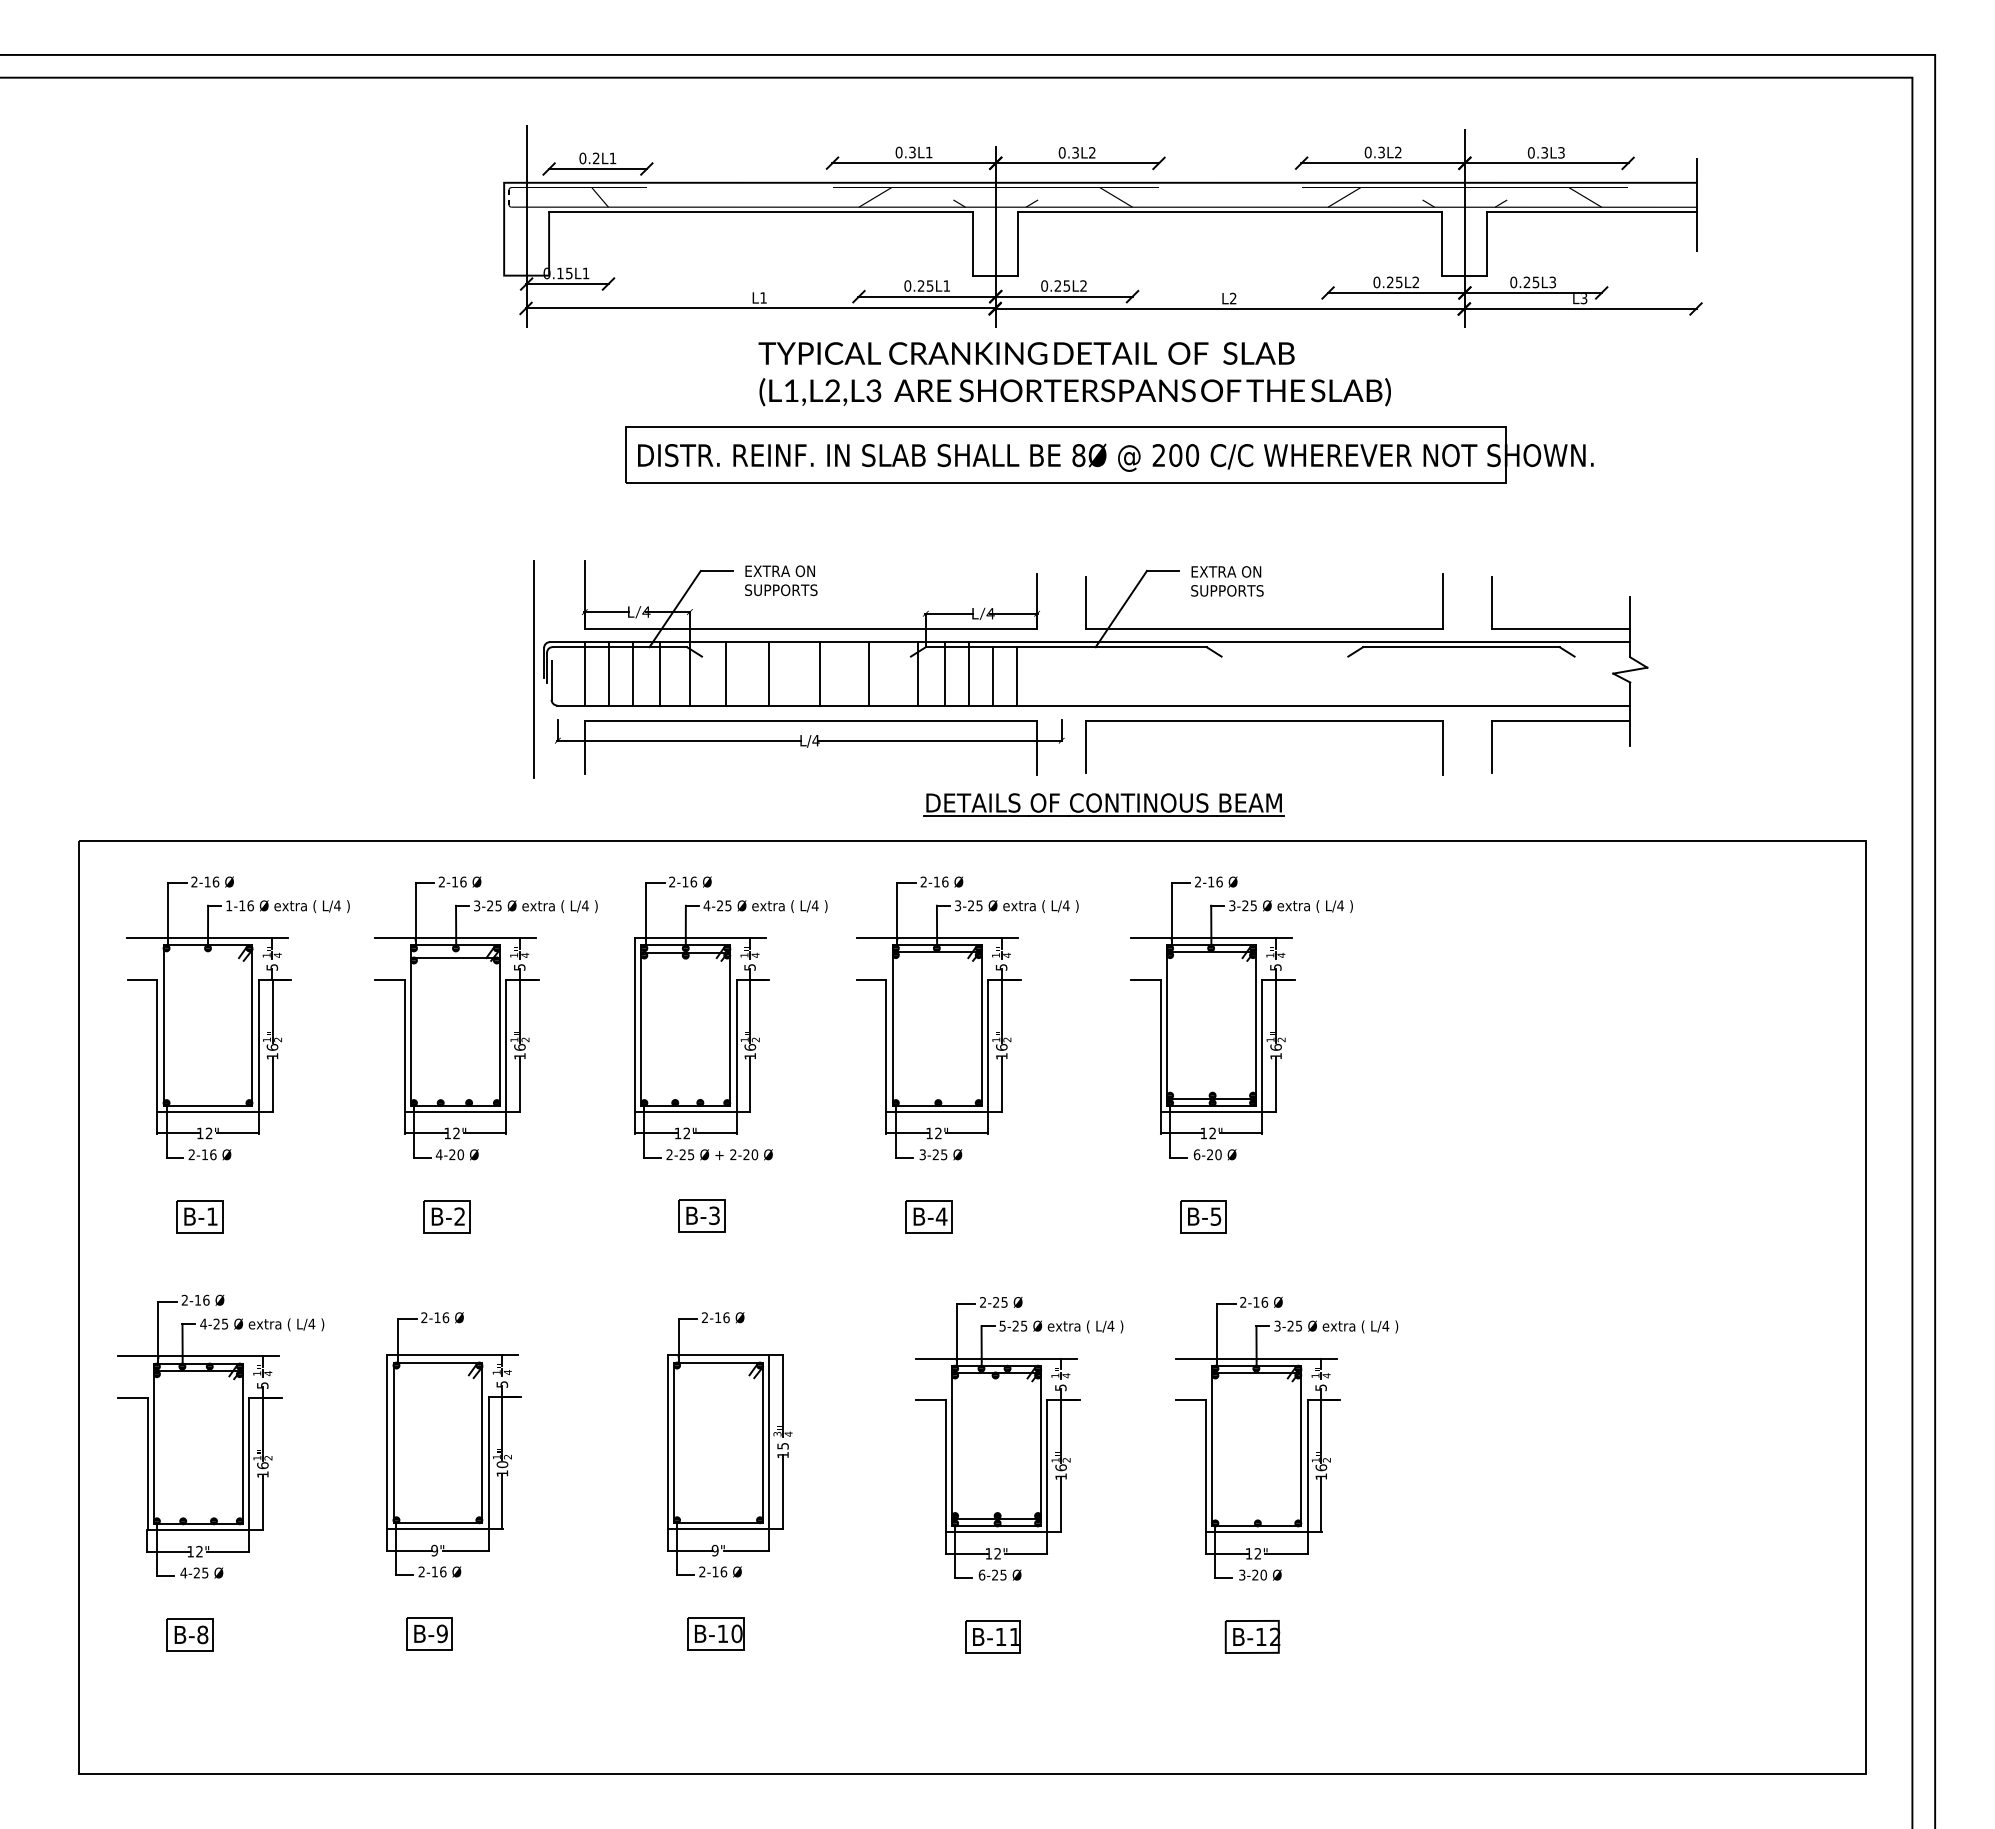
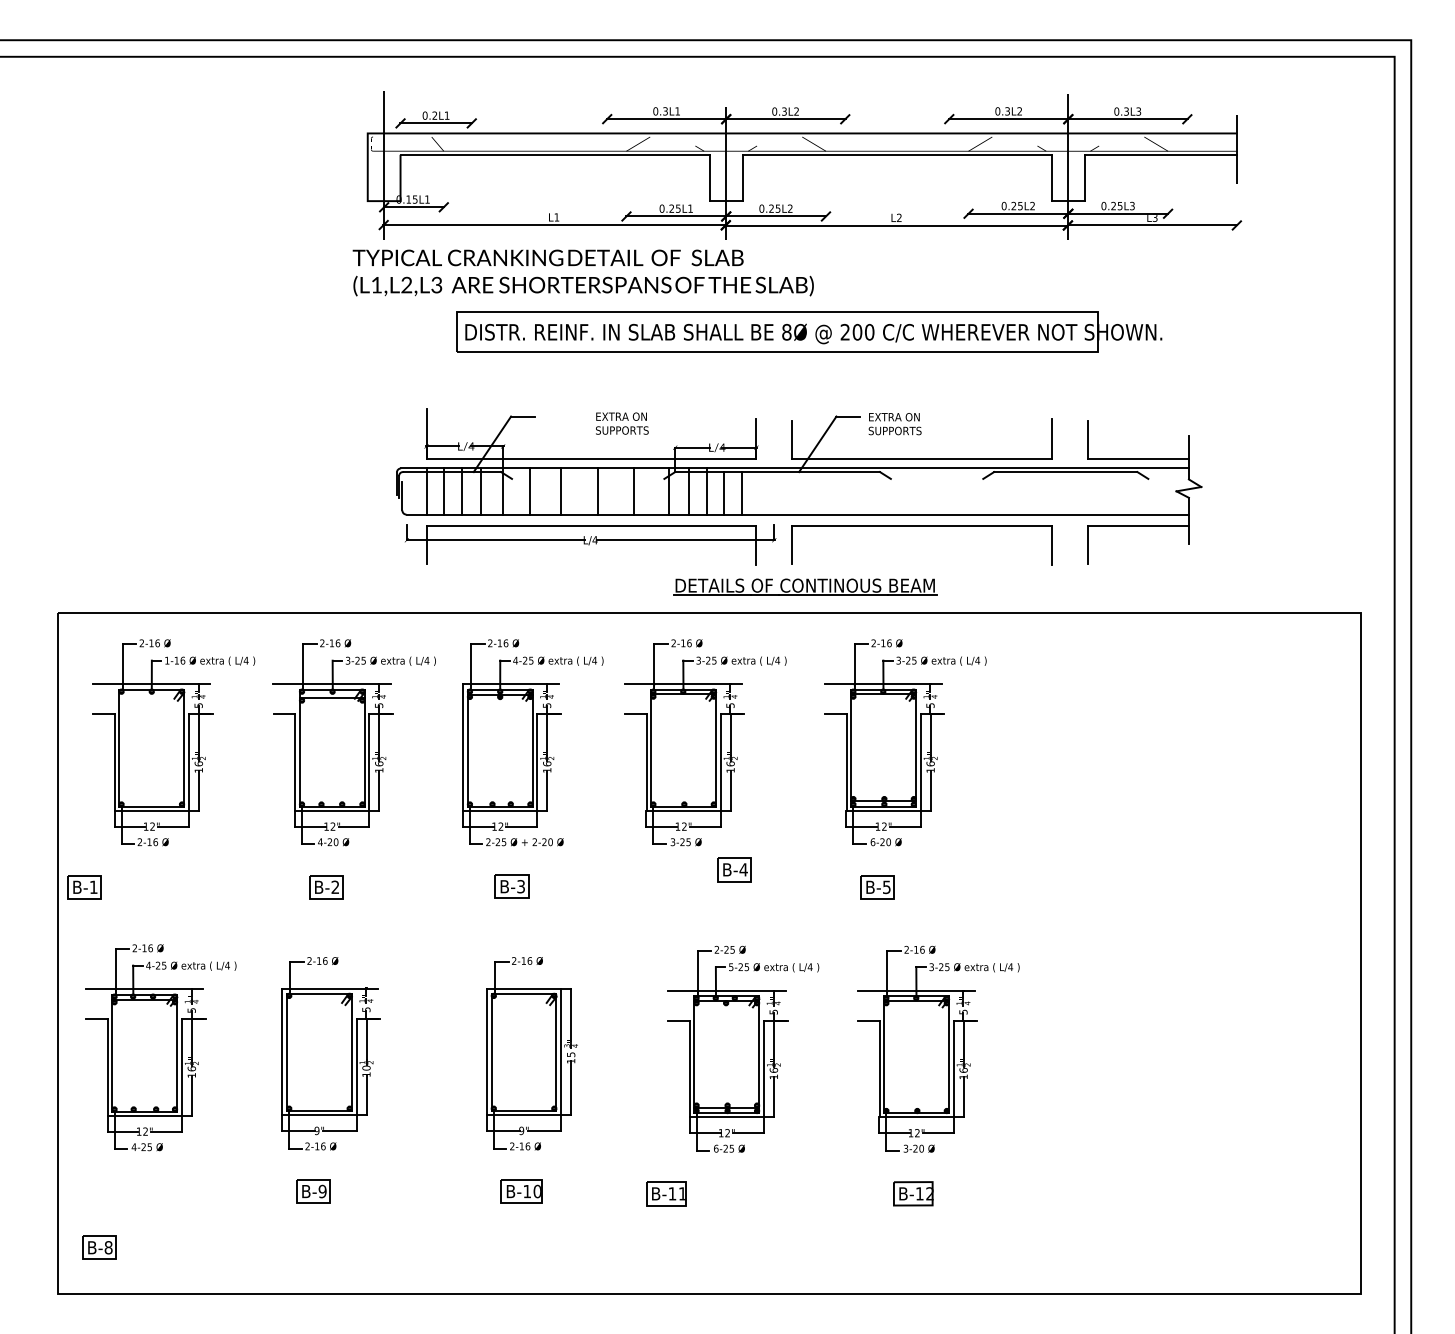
text: (1074, 374) -> (583, 273), moved
text: (781, 580) -> (622, 423), moved
line: (534, 668) -> (389, 487), removed
part: (199, 1216) -> (84, 887), moved
part: (928, 1216) -> (734, 869), moved
part: (189, 1634) -> (98, 1247), moved
part: (992, 1636) -> (666, 1193), moved

